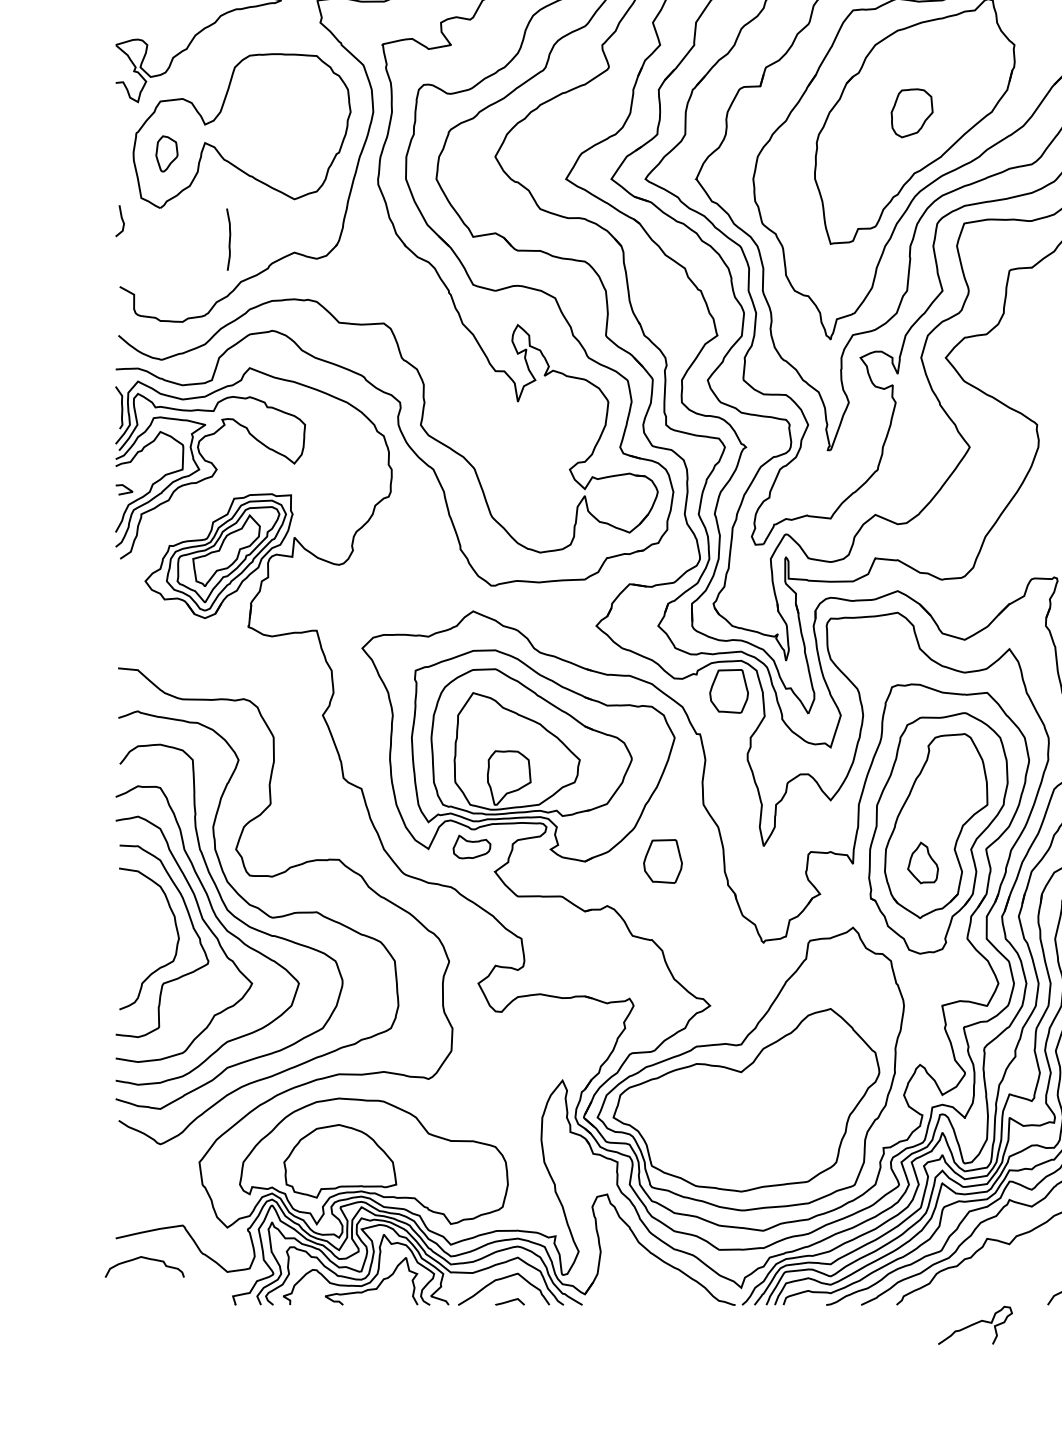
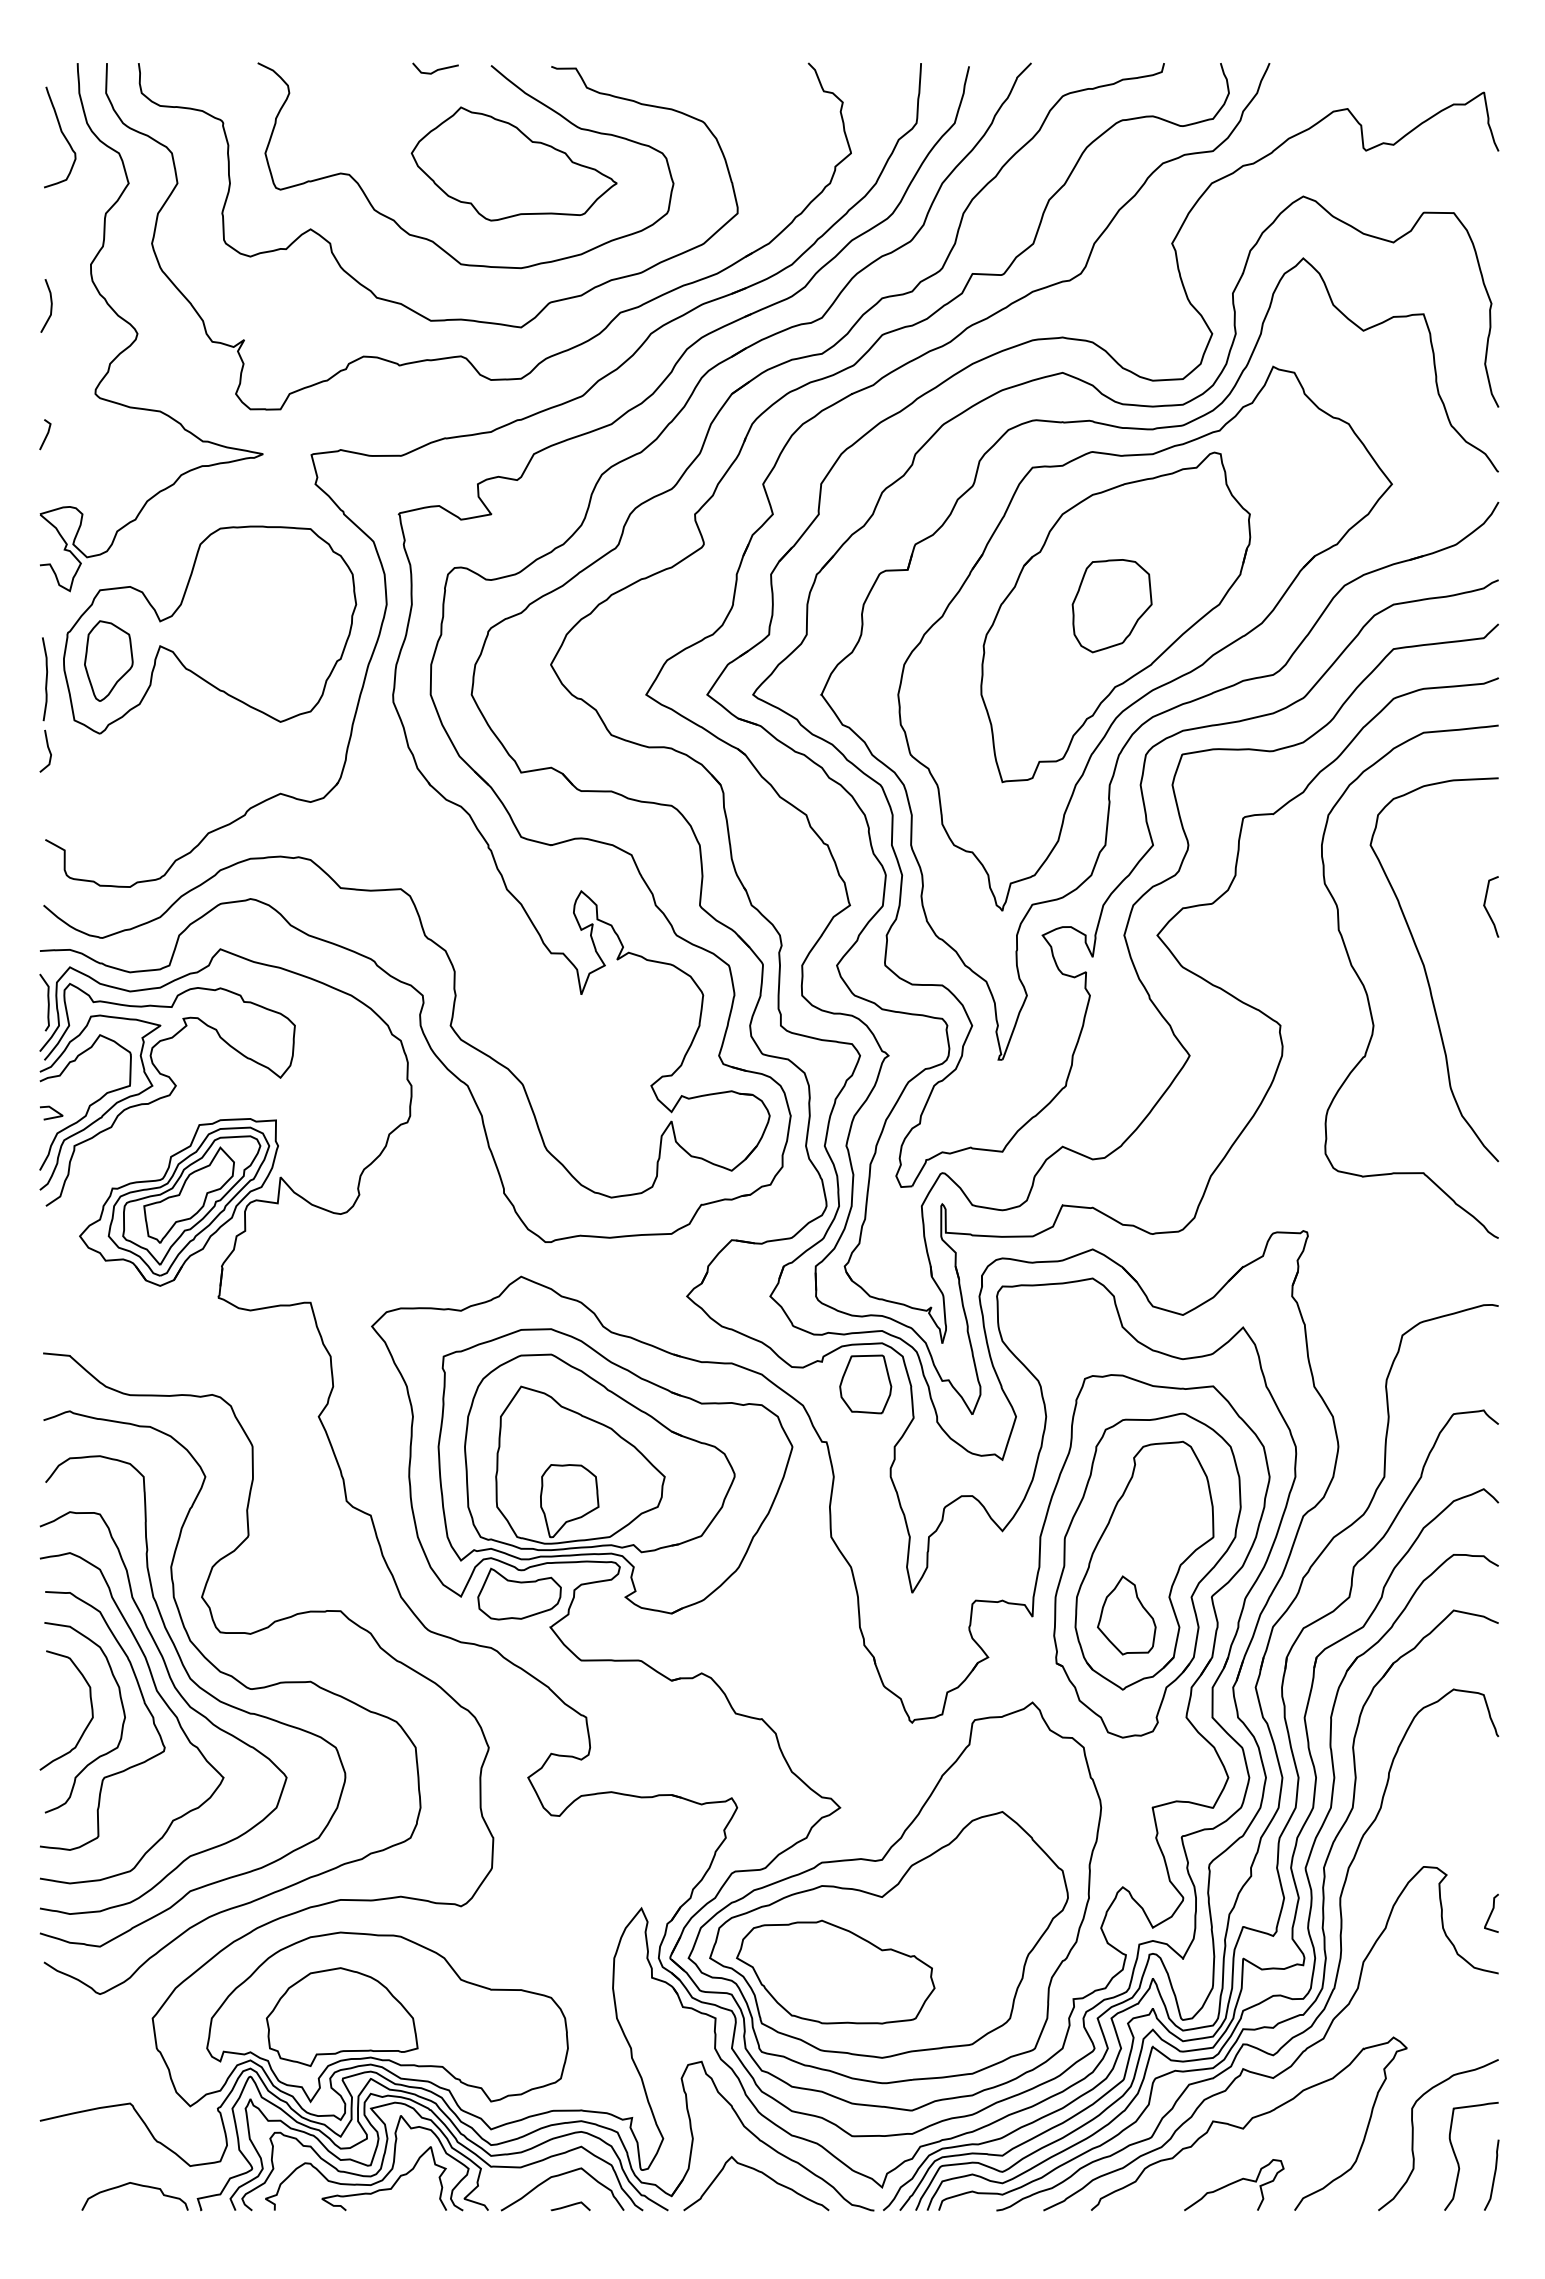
part: (911, 113) -> (1111, 606), size x1.43
part: (166, 153) -> (108, 660), size x1.67
curve: (229, 239) -> (45, 679), moved
part: (471, 846) -> (519, 1593), size x1.67
part: (662, 861) -> (776, 1613), removed
part: (922, 863) -> (1126, 1615), size x1.43
curve: (153, 929) -> (90, 1704), added
part: (706, 1127) -> (835, 1971), added
curve: (145, 1258) -> (136, 2185), moved
curve: (649, 1276) -> (758, 2172), added
curve: (975, 1324) -> (1234, 2183), moved

